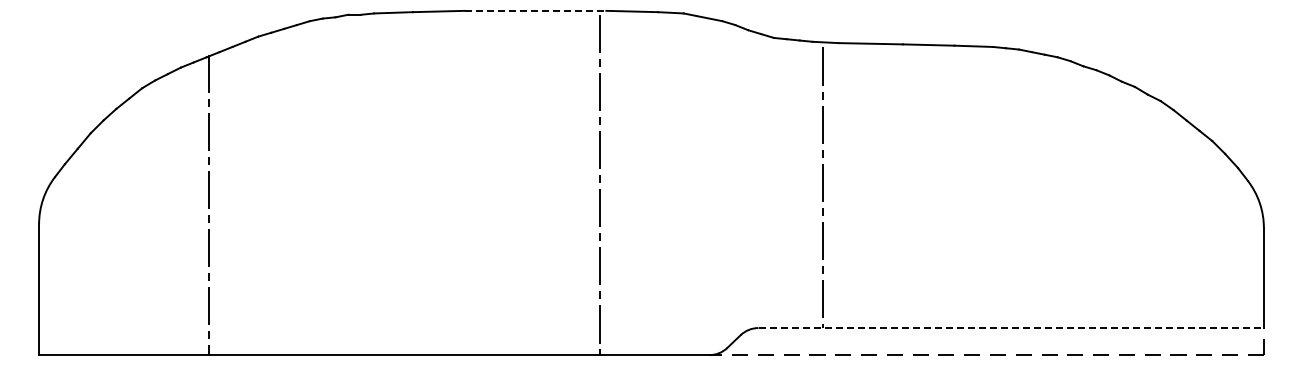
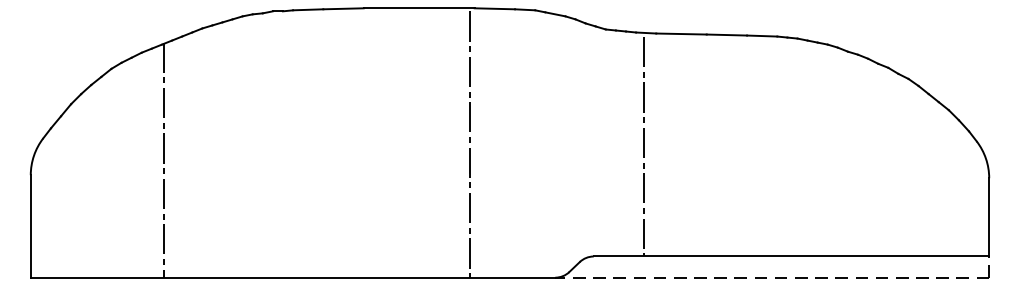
line: (535, 10) -> (419, 8), dashed -> solid
line: (1011, 328) -> (791, 256), dashed -> solid

